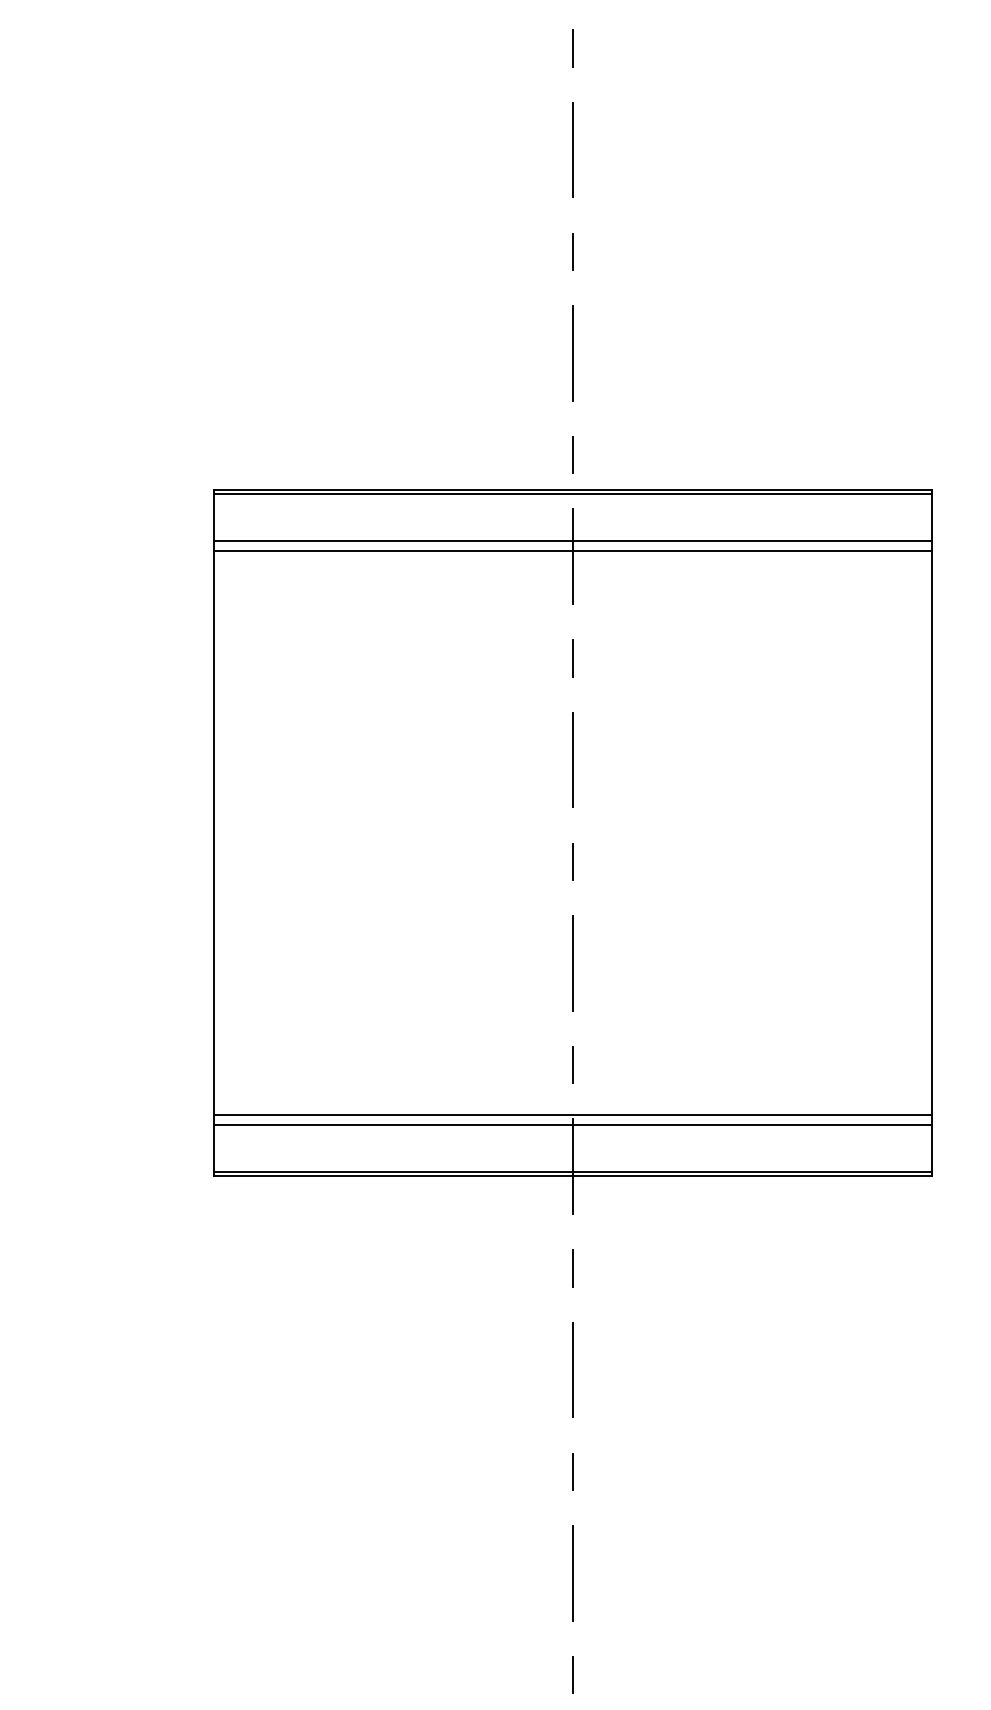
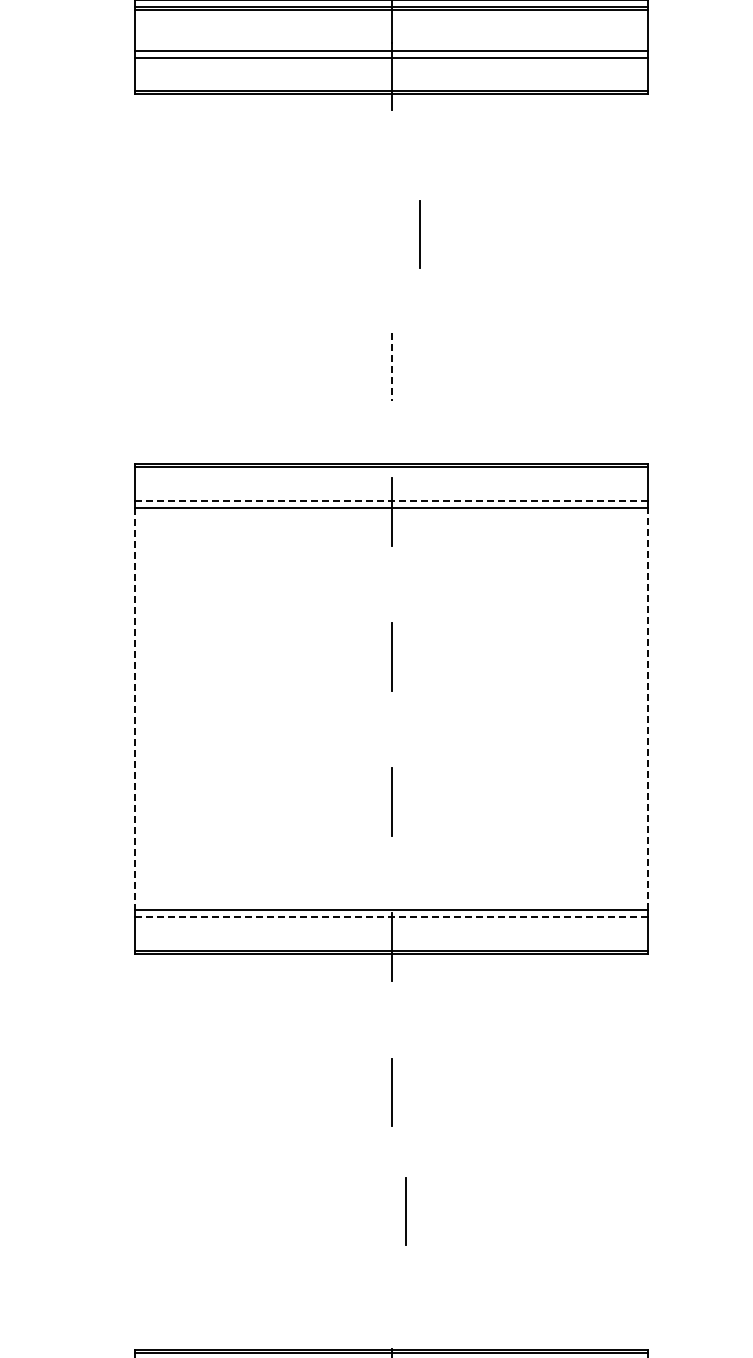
line: (572, 47) -> (391, 148), removed
line: (572, 149) -> (419, 234), moved
line: (572, 252) -> (391, 294), removed
line: (572, 353) -> (391, 366), solid -> dashed
line: (572, 455) -> (391, 439), removed
line: (572, 540) -> (391, 500), solid -> dashed
line: (572, 658) -> (391, 584), removed
line: (931, 832) -> (647, 708), solid -> dashed
line: (213, 833) -> (135, 709), solid -> dashed
line: (572, 861) -> (391, 729), removed
line: (572, 1064) -> (391, 874), removed
line: (574, 1125) -> (392, 917), solid -> dashed
line: (572, 1268) -> (391, 1019), removed
line: (572, 1471) -> (391, 1164), removed
line: (572, 1573) -> (405, 1211), moved
line: (572, 1674) -> (391, 1309), removed

